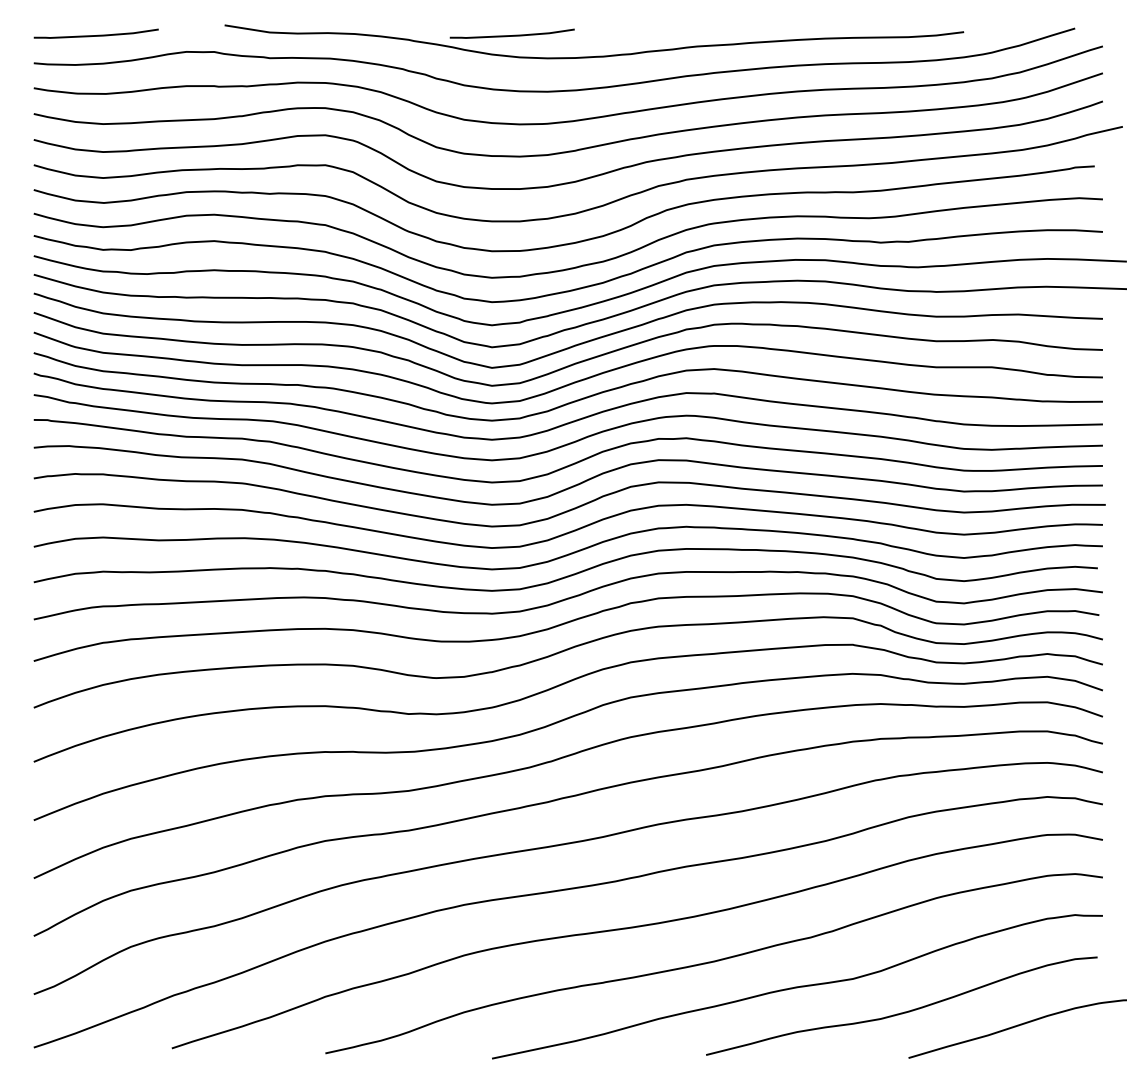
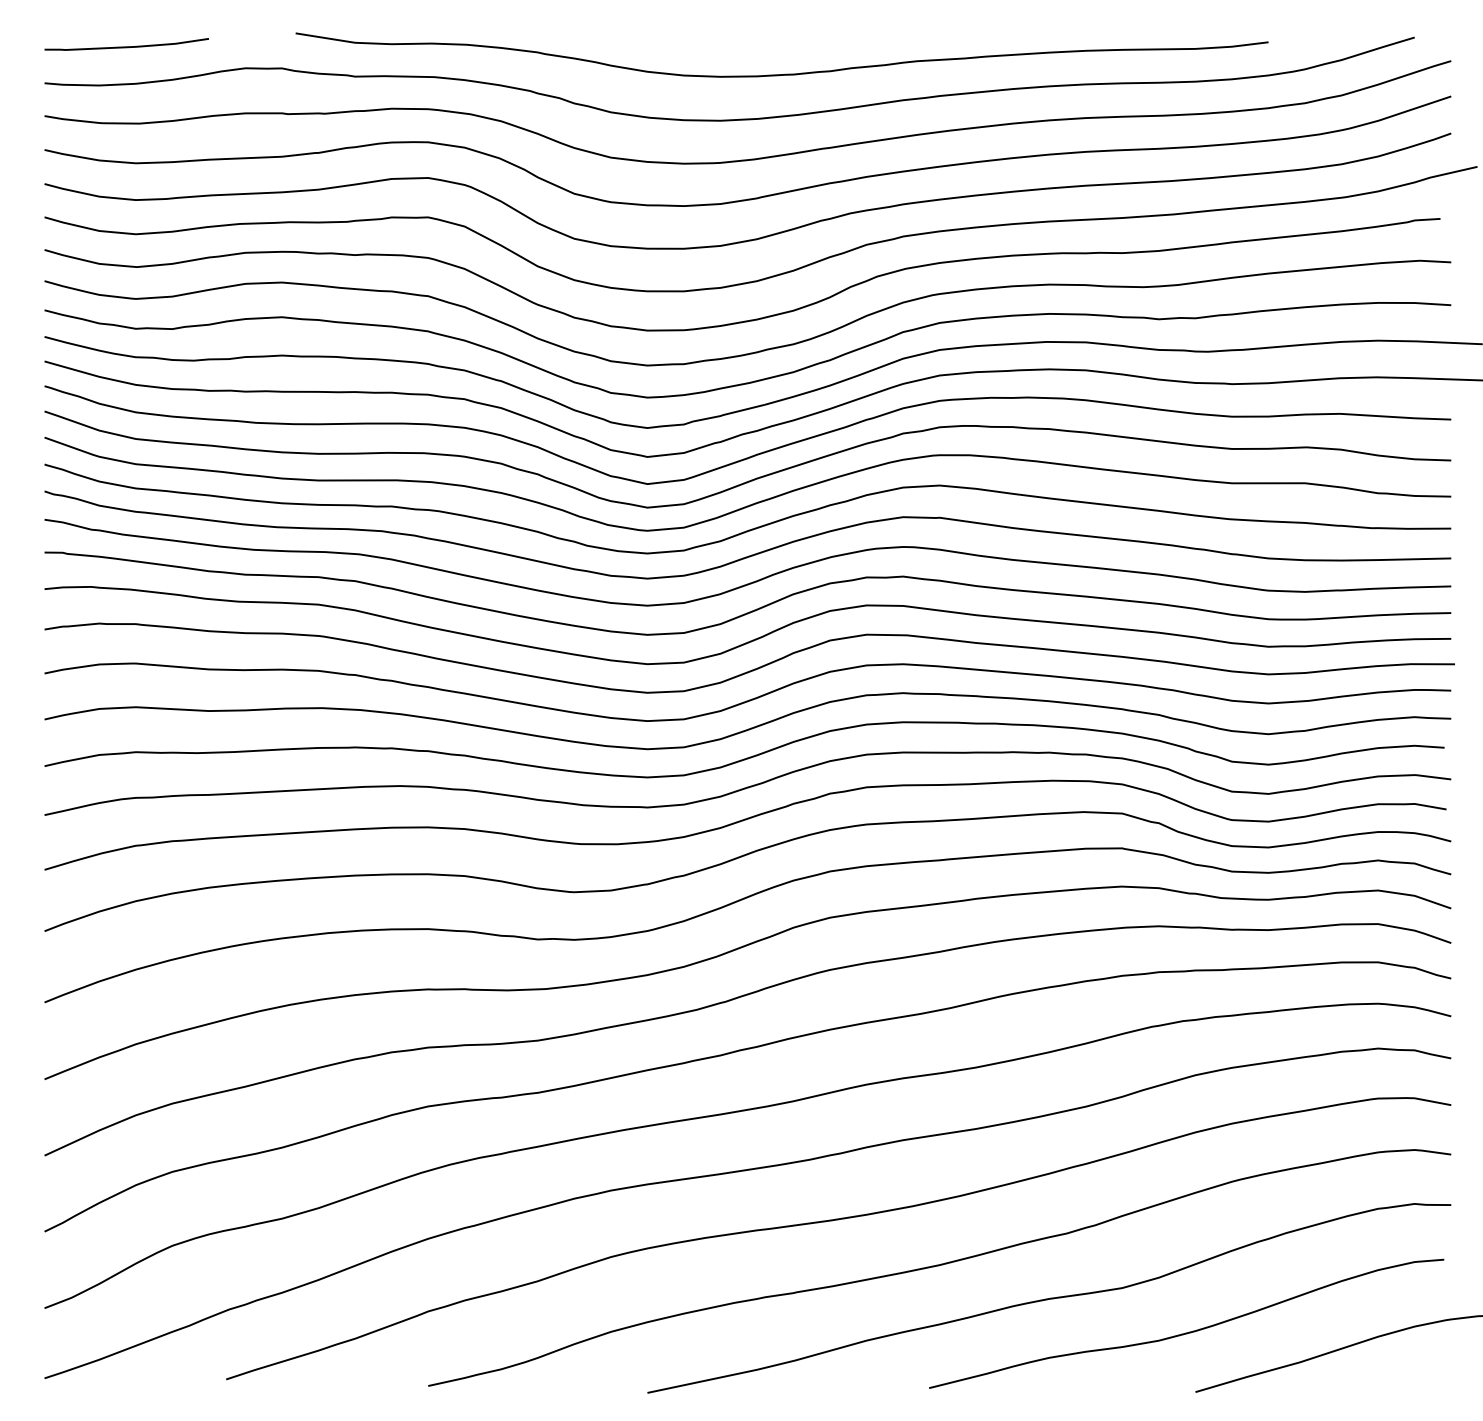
curve: (511, 35) -> (673, 46), removed

